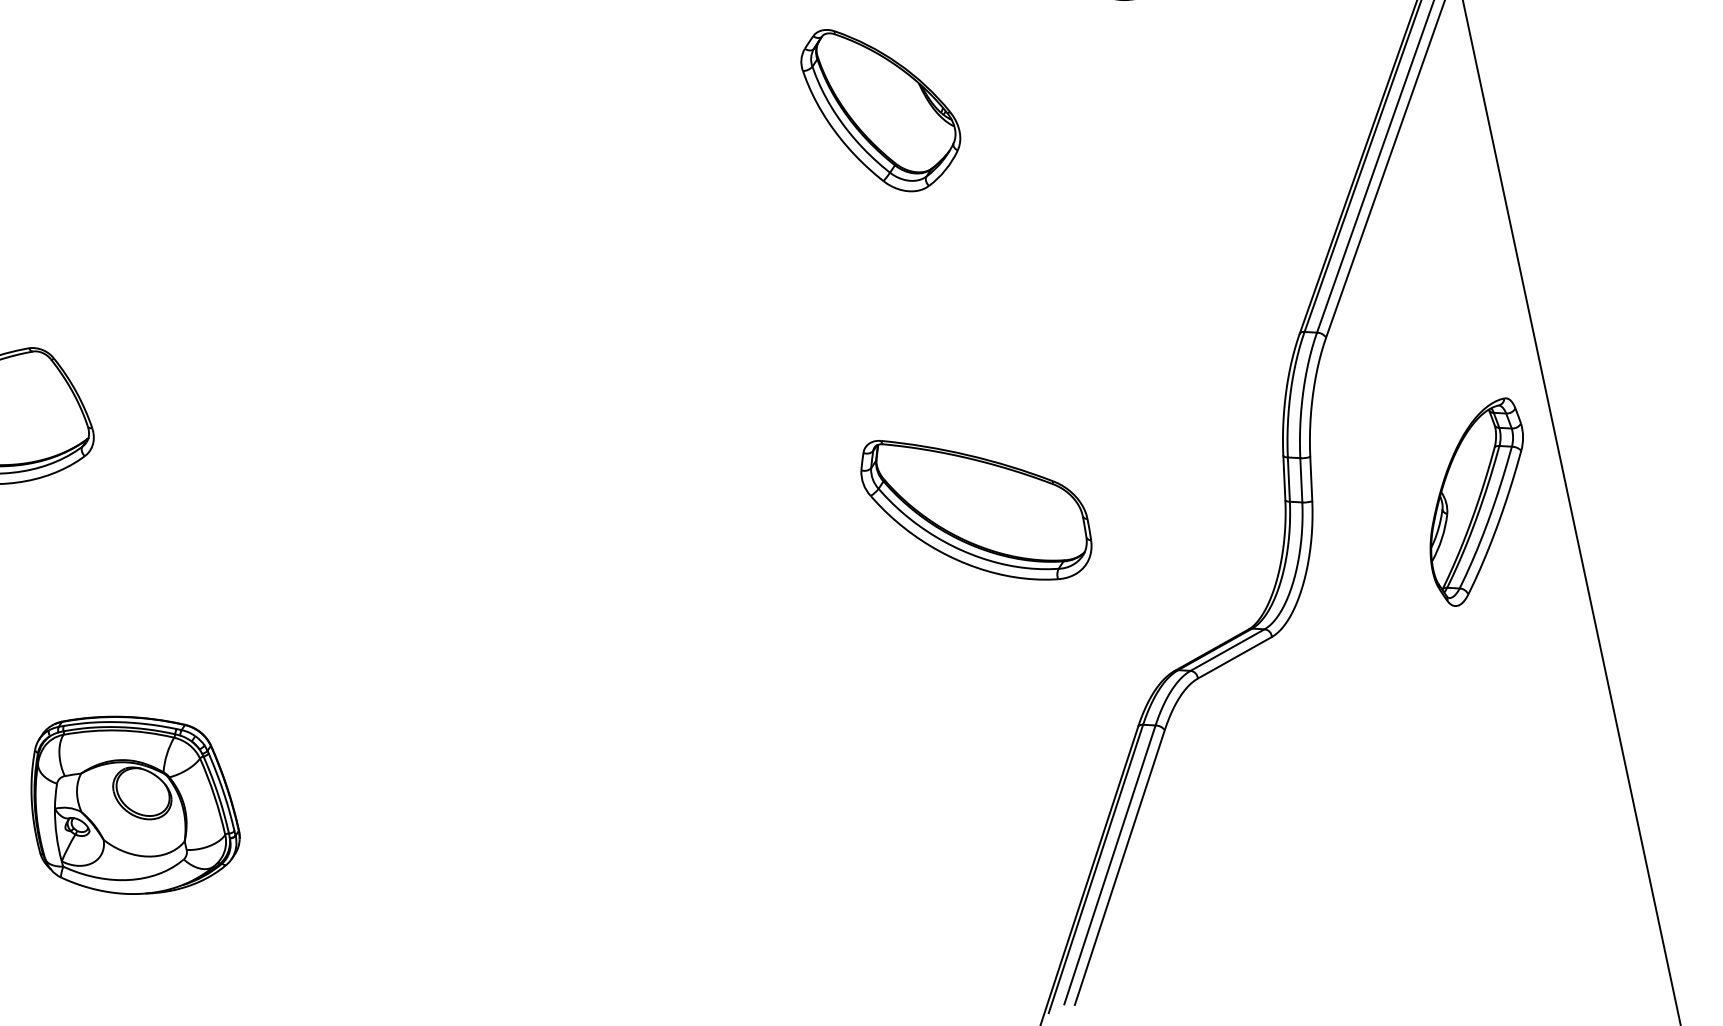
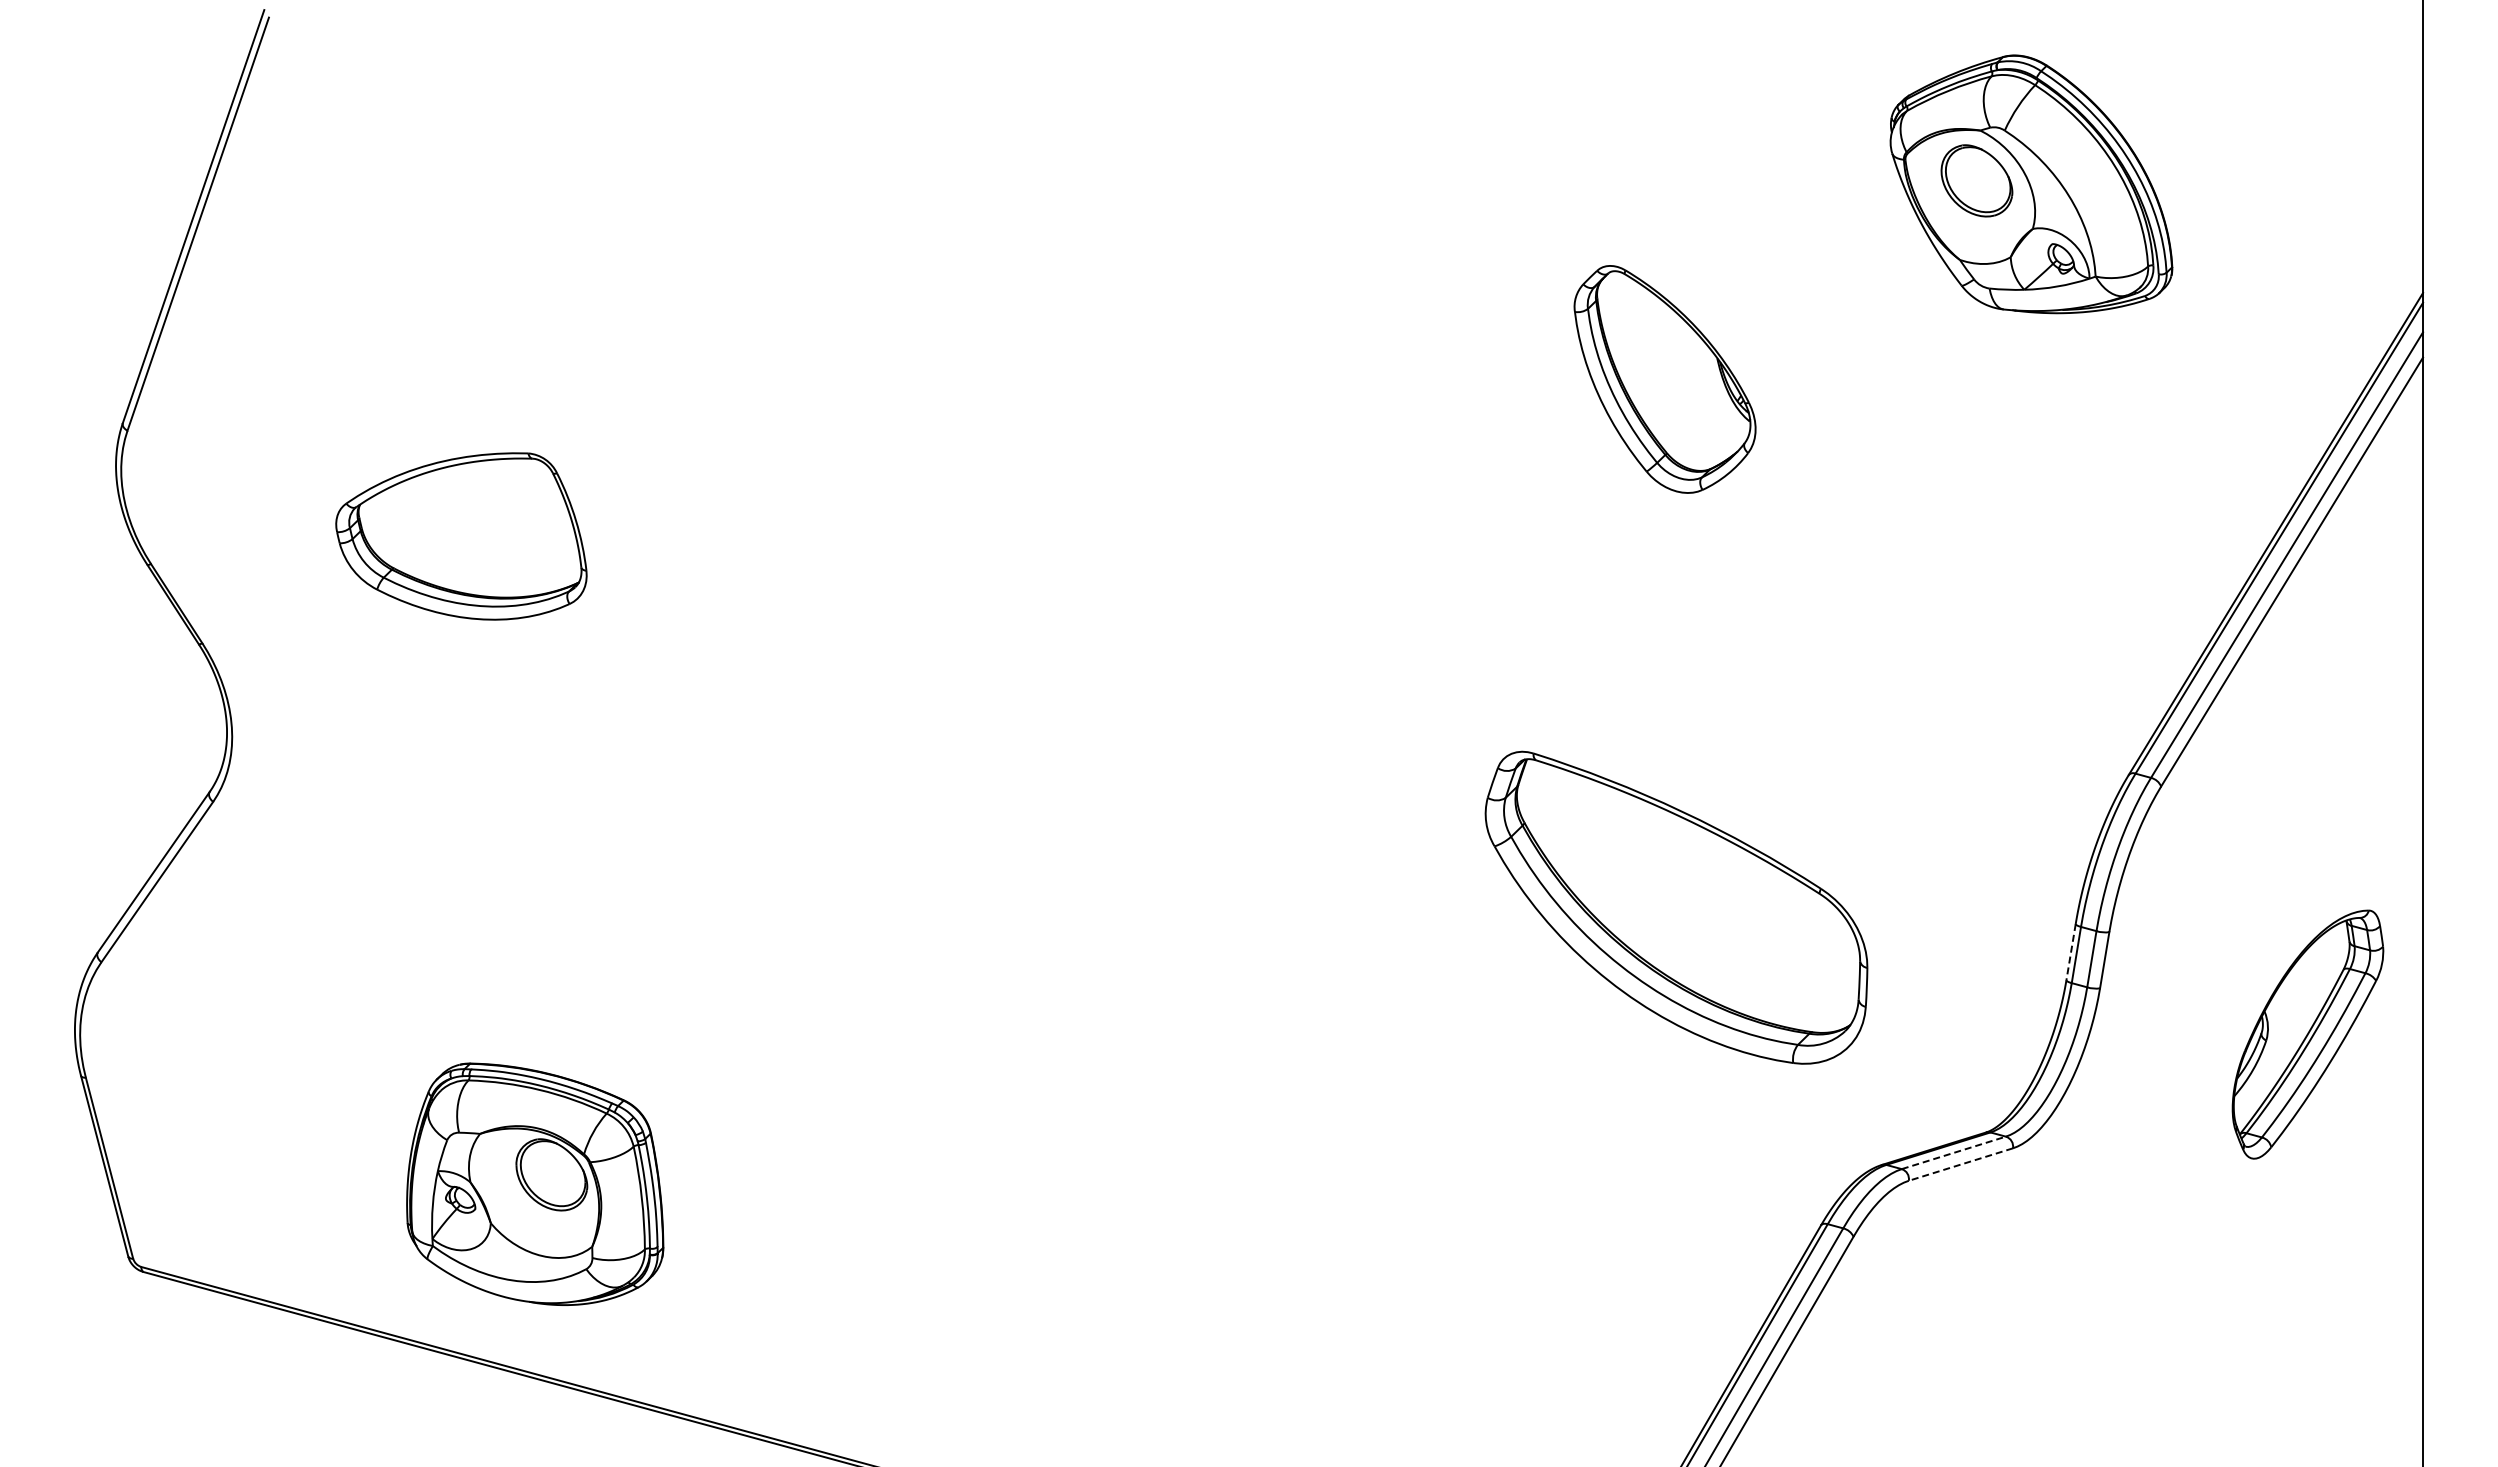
line: (1284, 478) -> (2071, 952), solid -> dashed
part: (976, 508) -> (1676, 907), size x1.4
line: (1227, 649) -> (1953, 1152), solid -> dashed
line: (1234, 657) -> (1960, 1164), solid -> dashed
part: (131, 802) -> (535, 1183), moved

